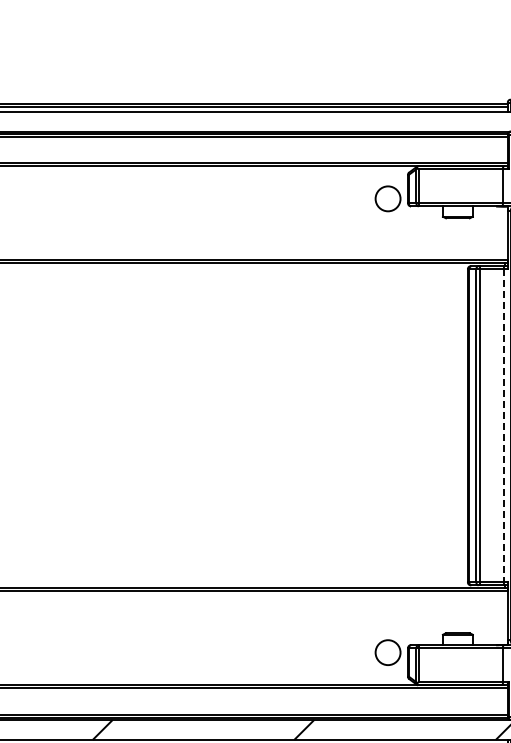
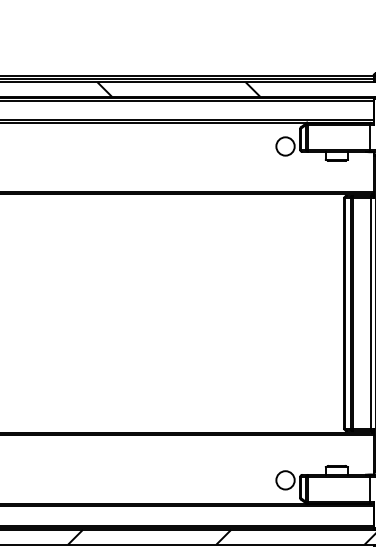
hatch: (242, 121) -> (178, 89), added
line: (503, 425) -> (370, 313), dashed -> solid

